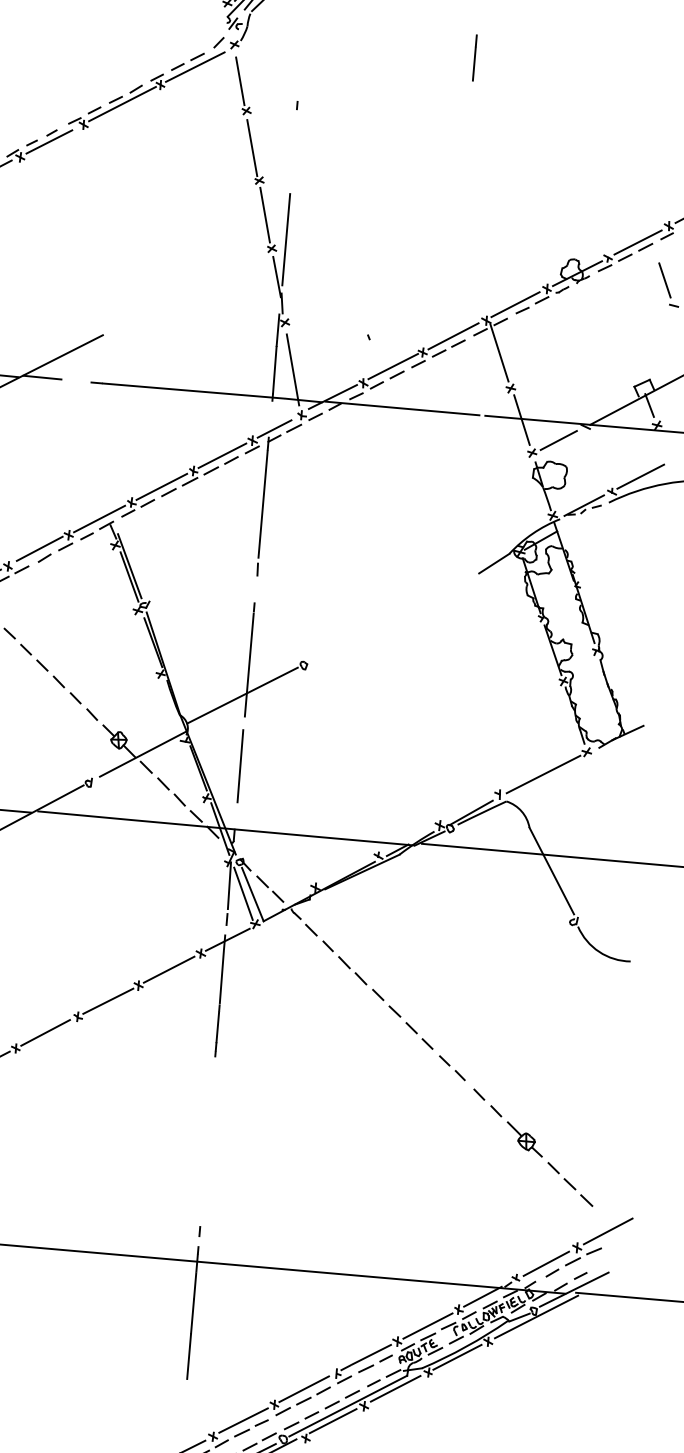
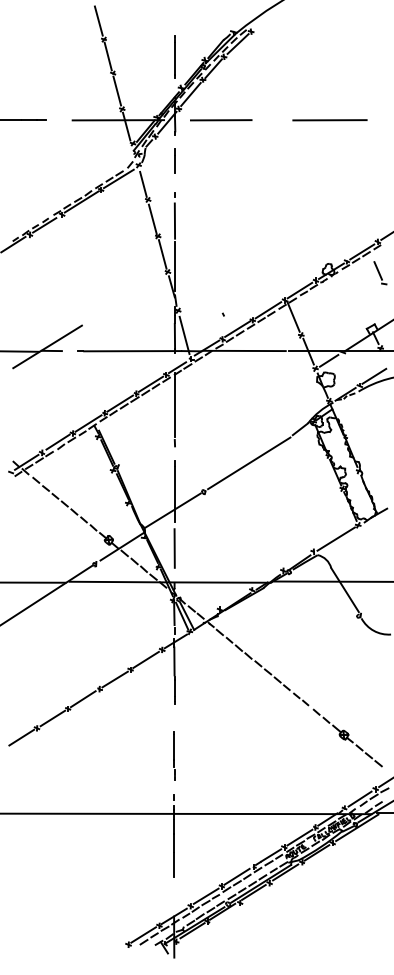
line: (473, 56) -> (174, 160), moved
line: (292, 153) -> (174, 220), added
line: (393, 619) -> (249, 463), added
line: (206, 1152) -> (174, 755), added

